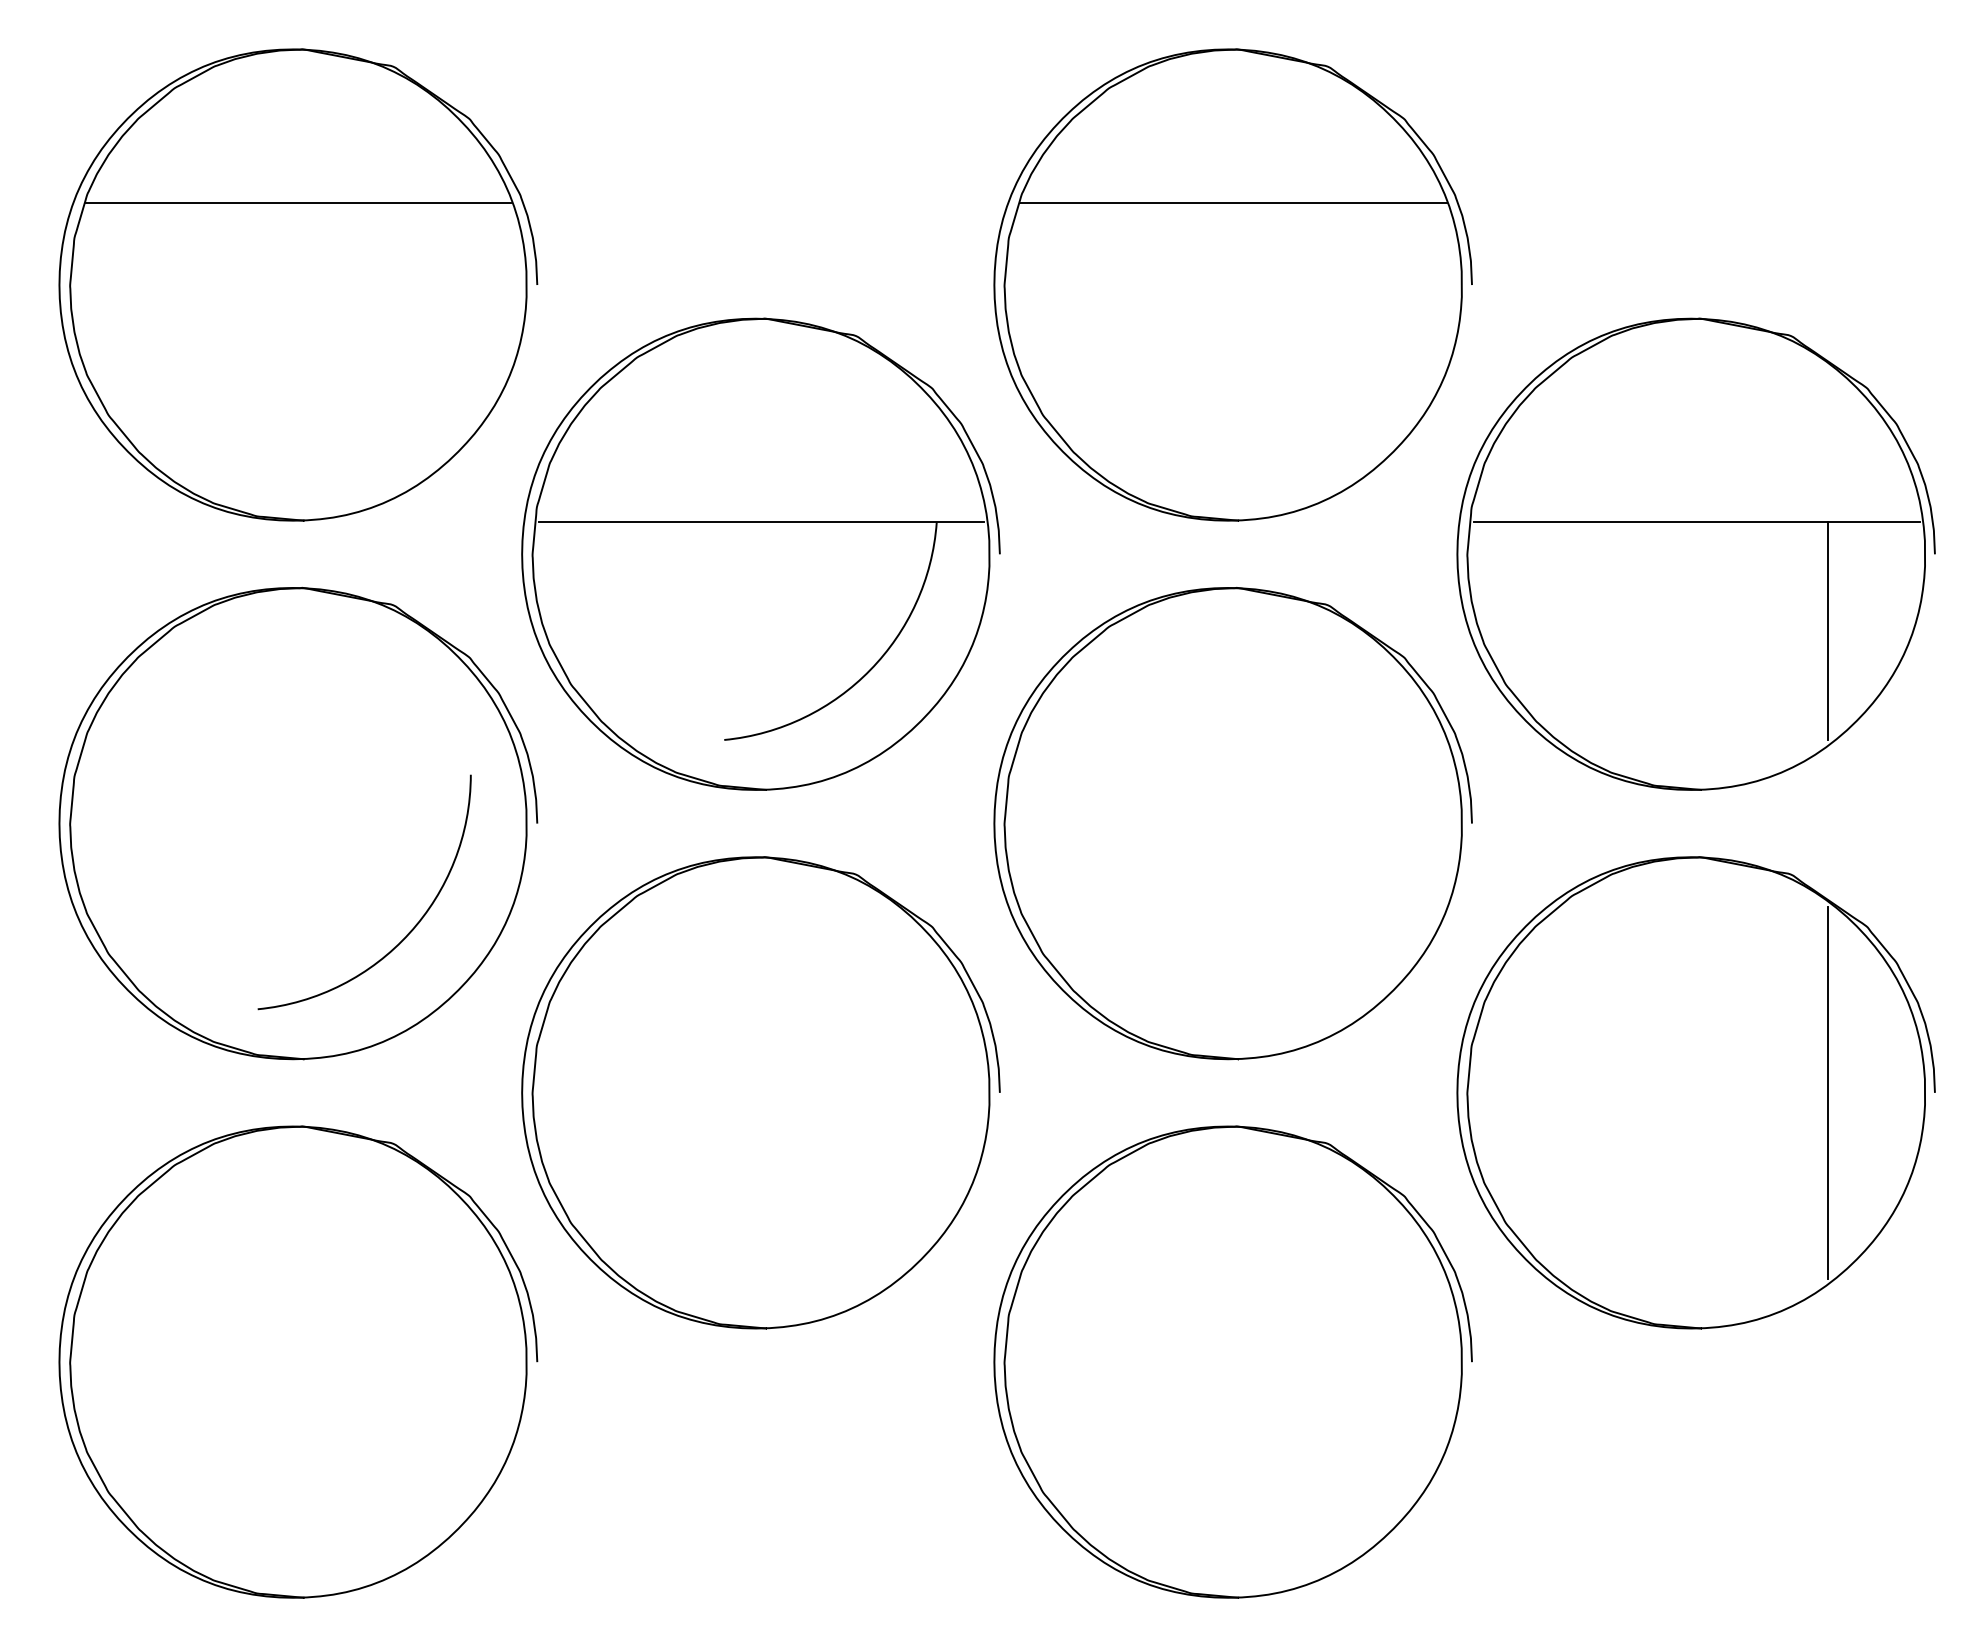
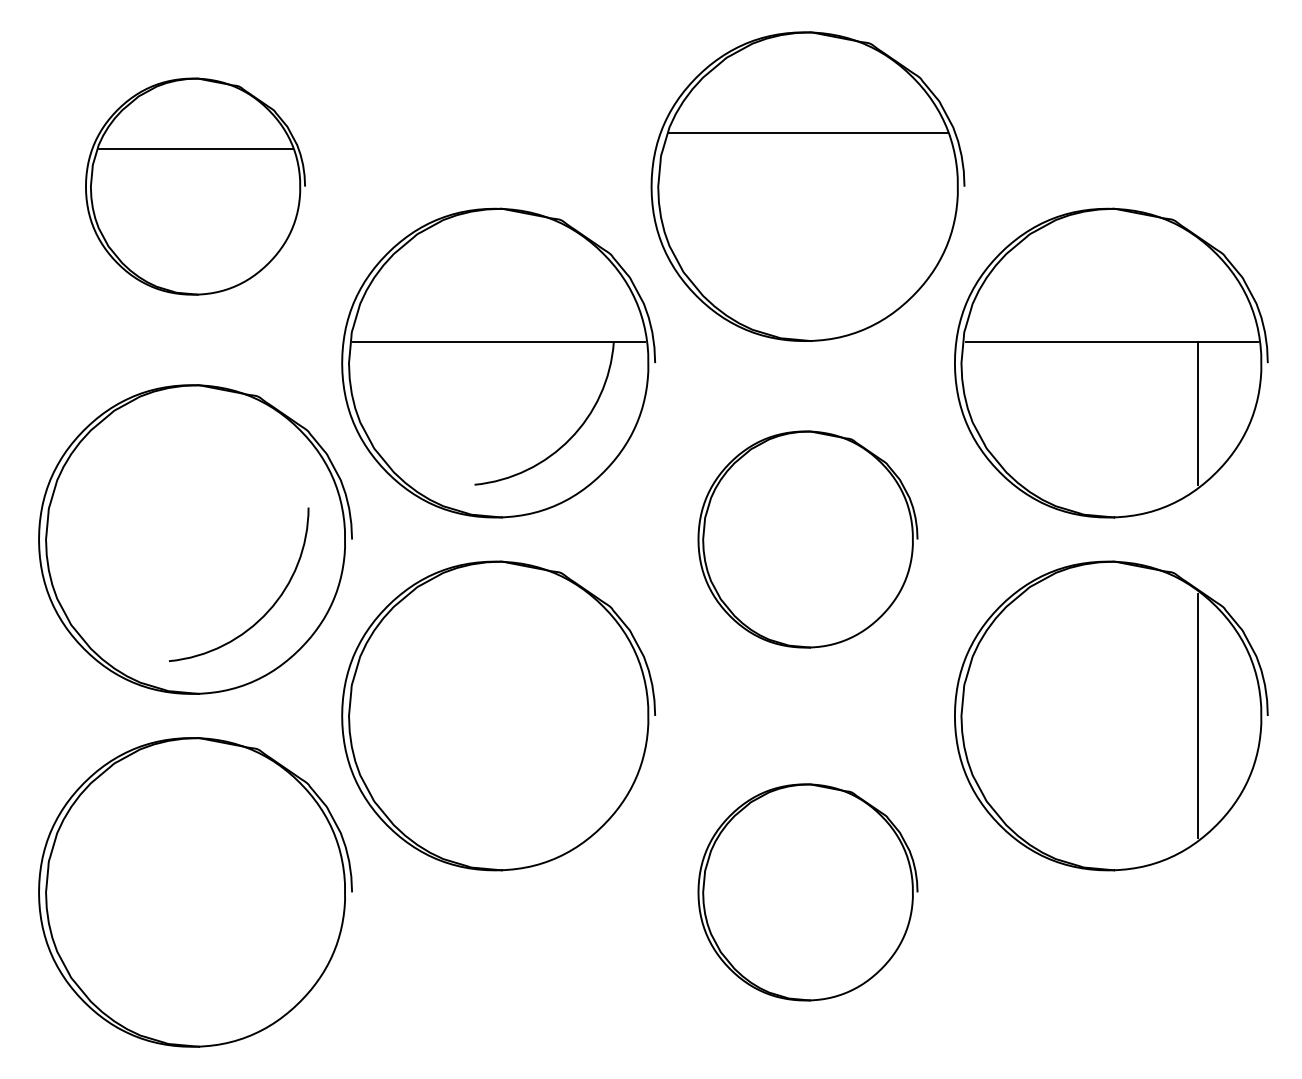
part: (298, 284) -> (195, 186), size x0.7
part: (1232, 823) -> (807, 539), size x0.7
part: (1232, 1362) -> (807, 892), size x0.7

